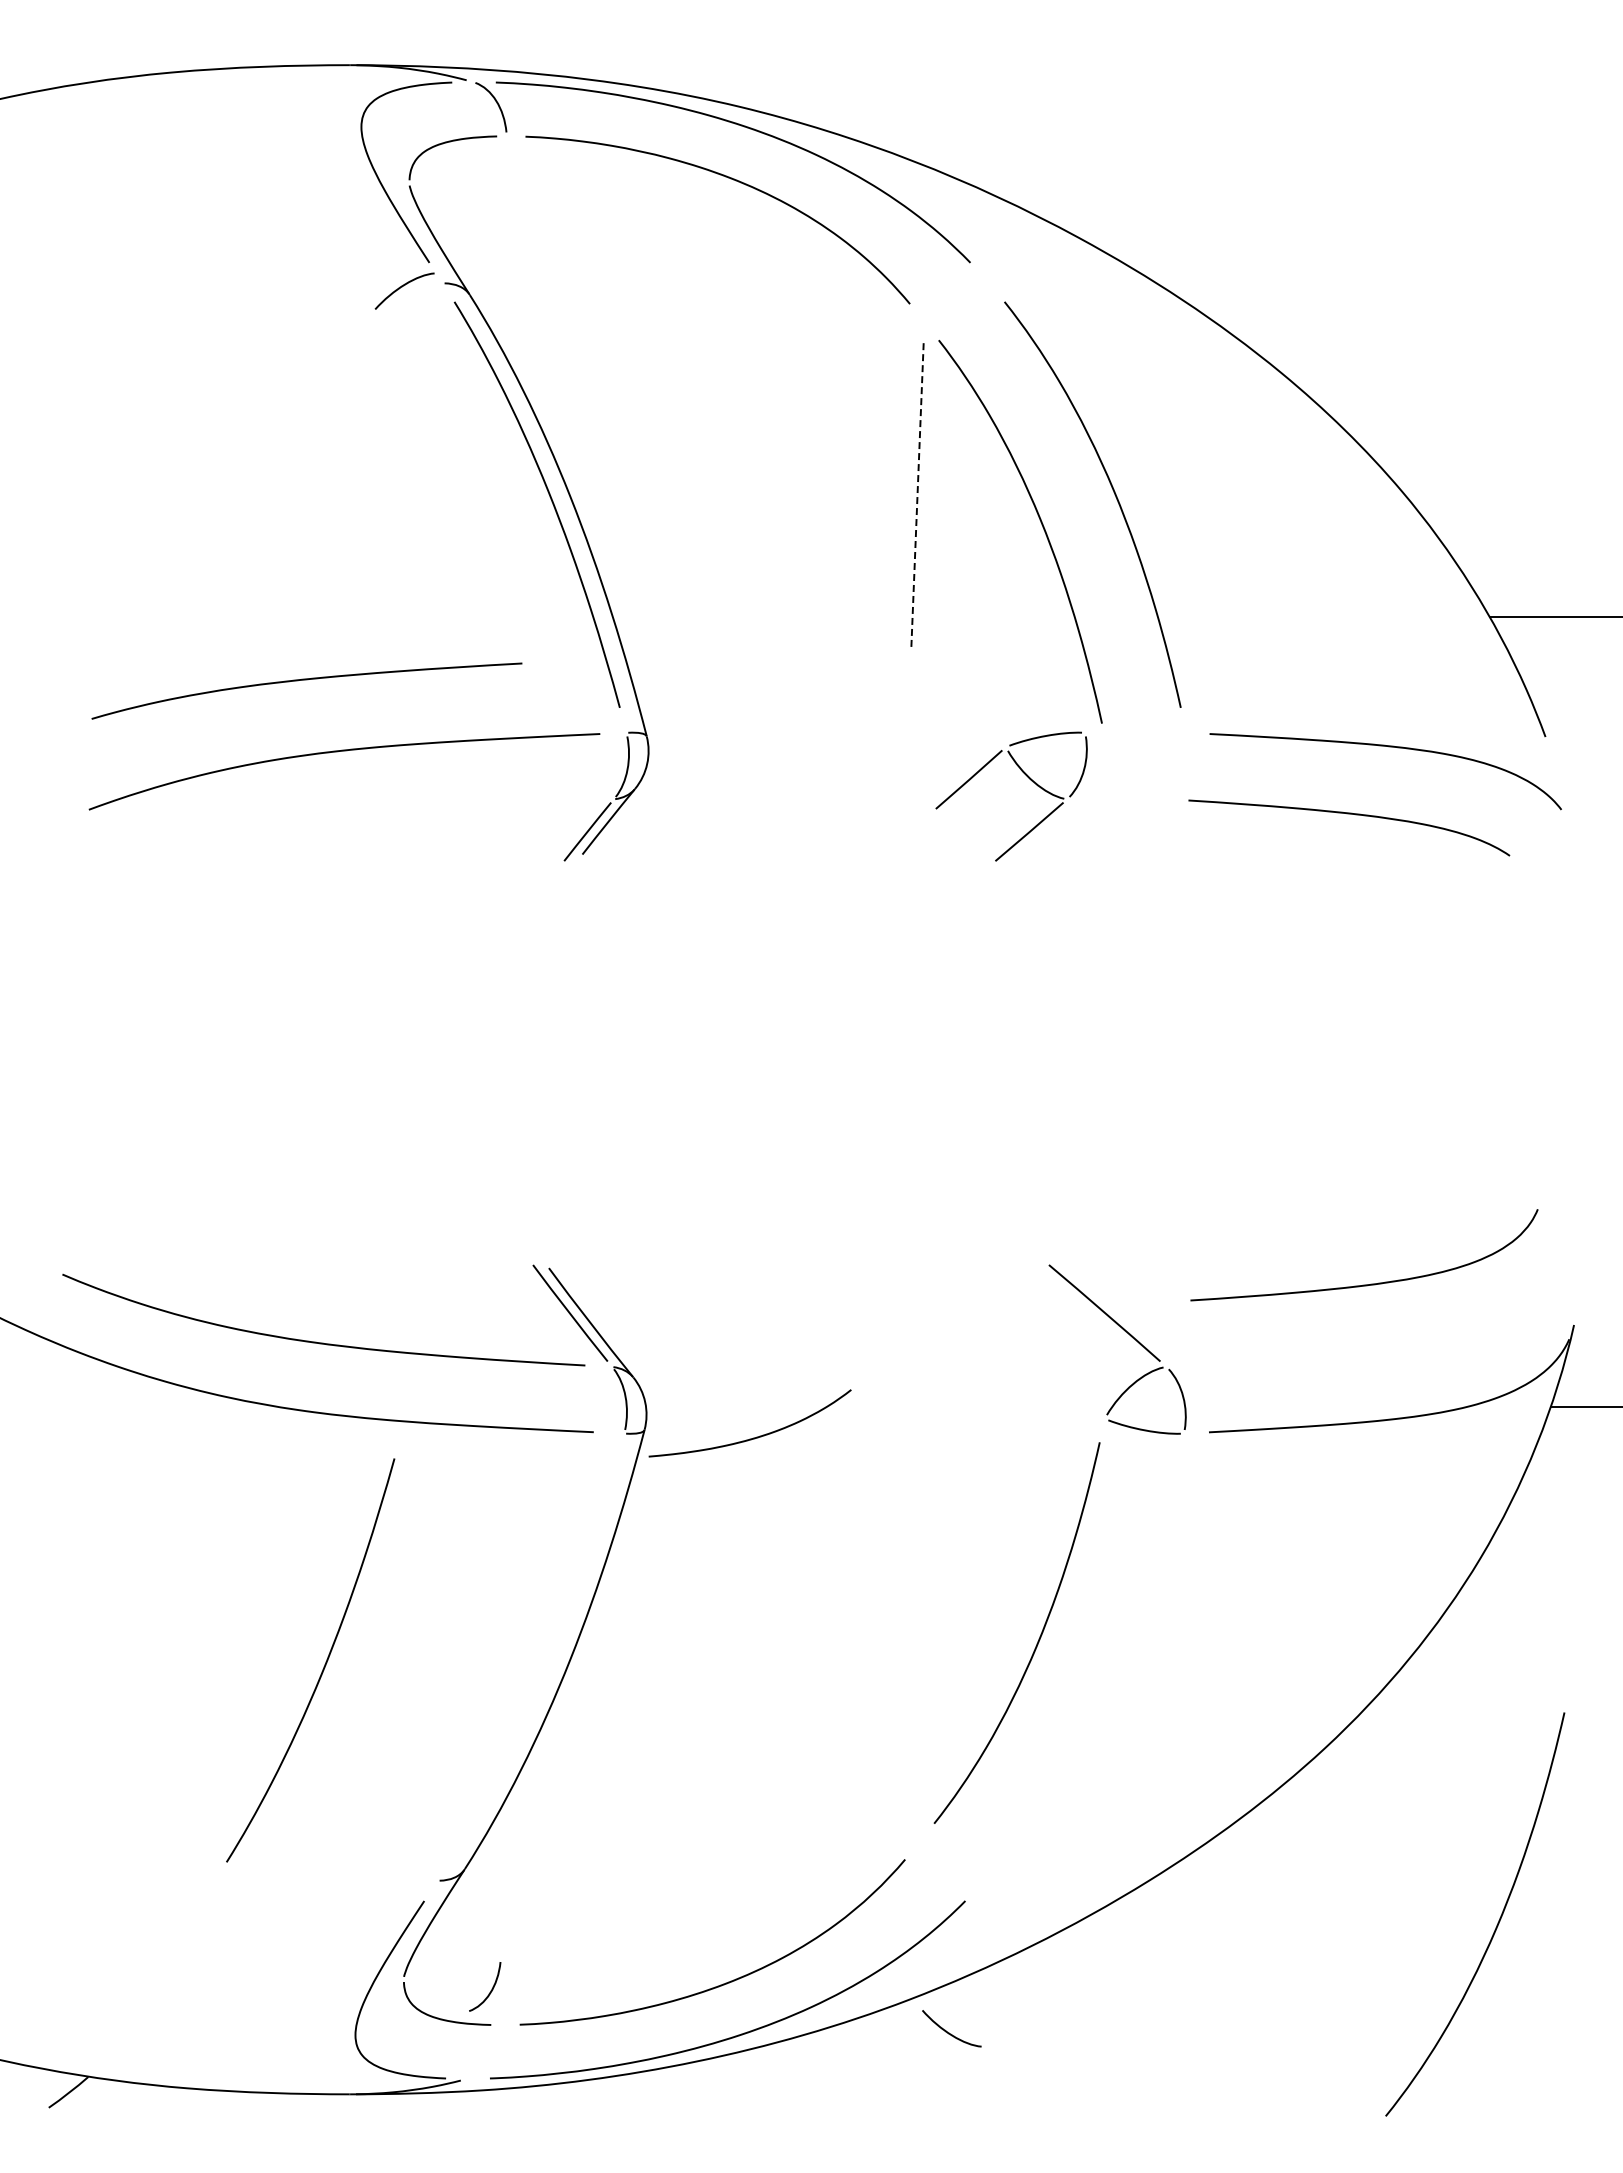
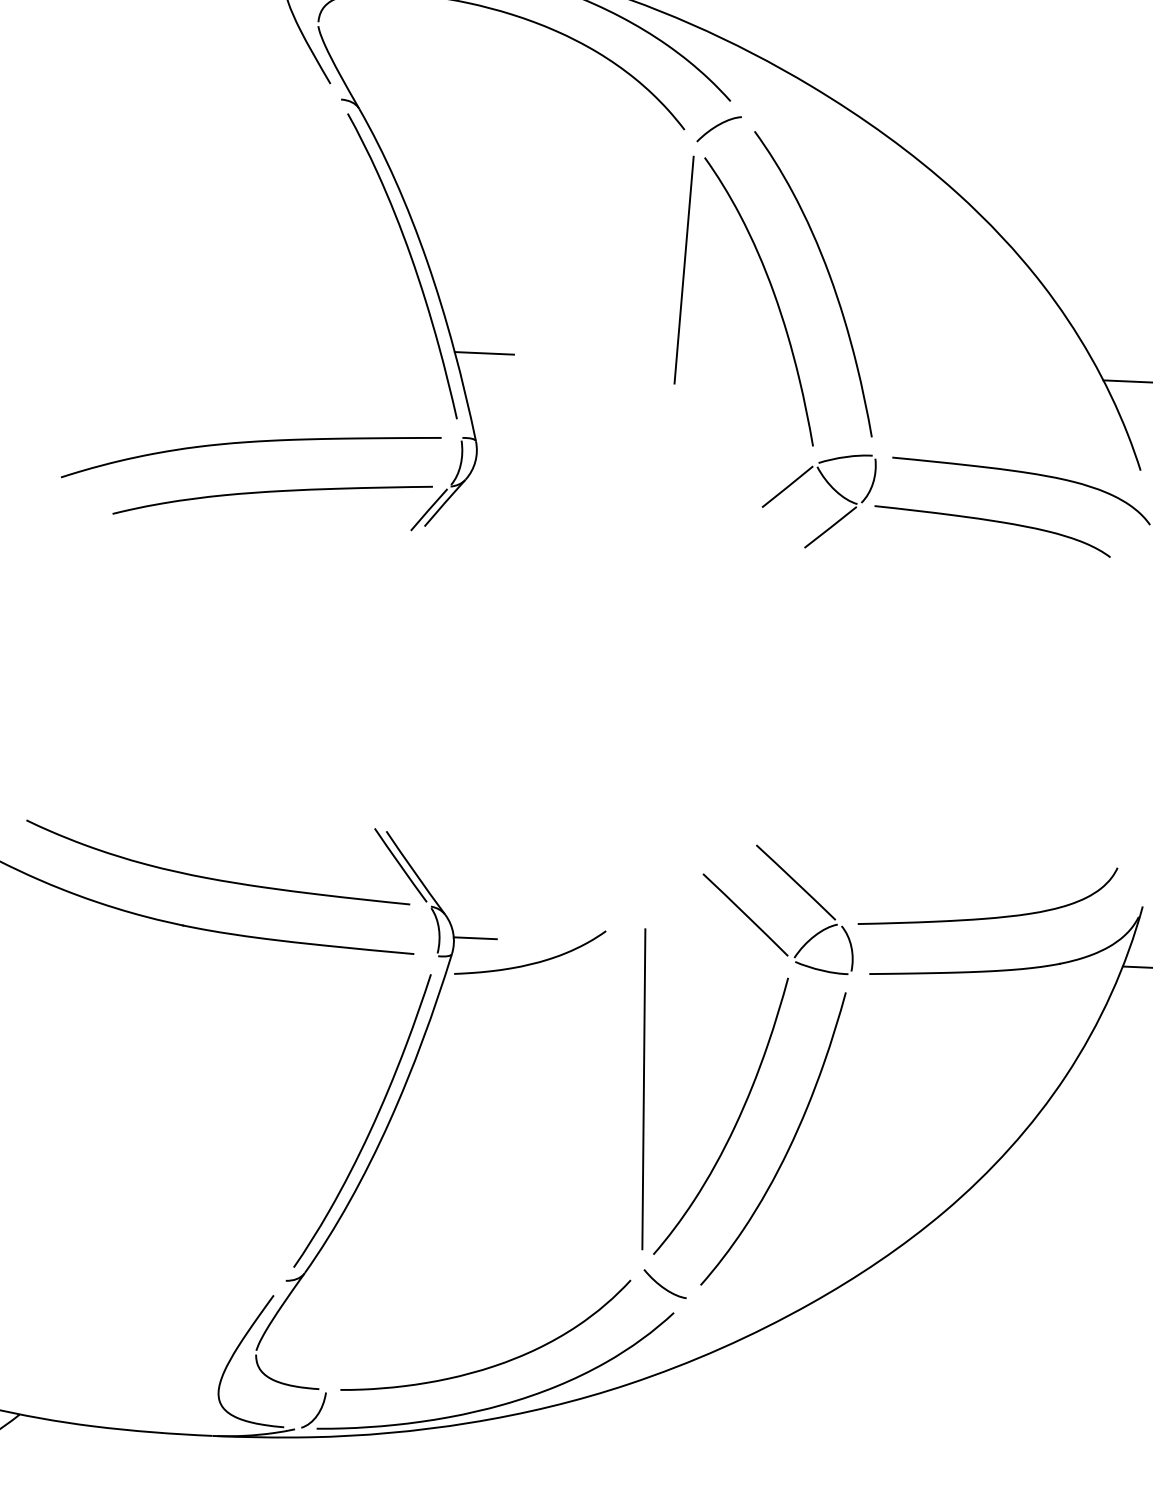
curve: (402, 287) -> (717, 126), moved
line: (917, 493) -> (684, 270), dashed -> solid
line: (653, 617) -> (484, 353), added
curve: (306, 680) -> (272, 492), moved
part: (1028, 778) -> (831, 487), moved
curve: (1370, 1283) -> (991, 917), moved
line: (1038, 1359) -> (745, 914), added
line: (675, 1407) -> (475, 938), added
line: (911, 1601) -> (643, 1089), added
curve: (323, 1666) -> (371, 1125), moved
curve: (1497, 1922) -> (789, 1145), moved
curve: (491, 1988) -> (318, 1411), moved
curve: (949, 2032) -> (663, 1286), moved

